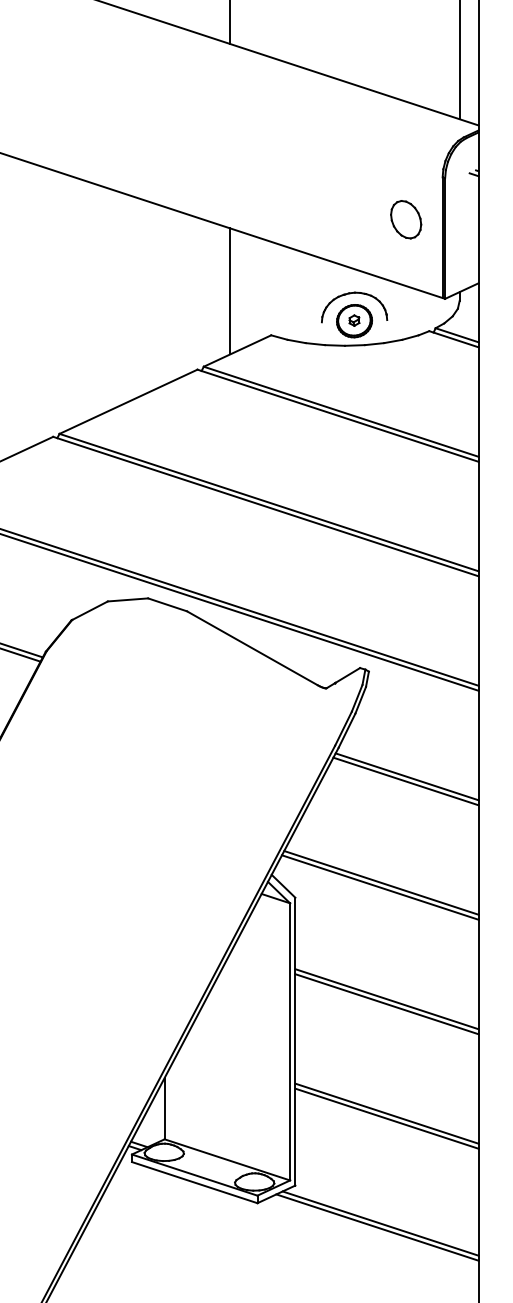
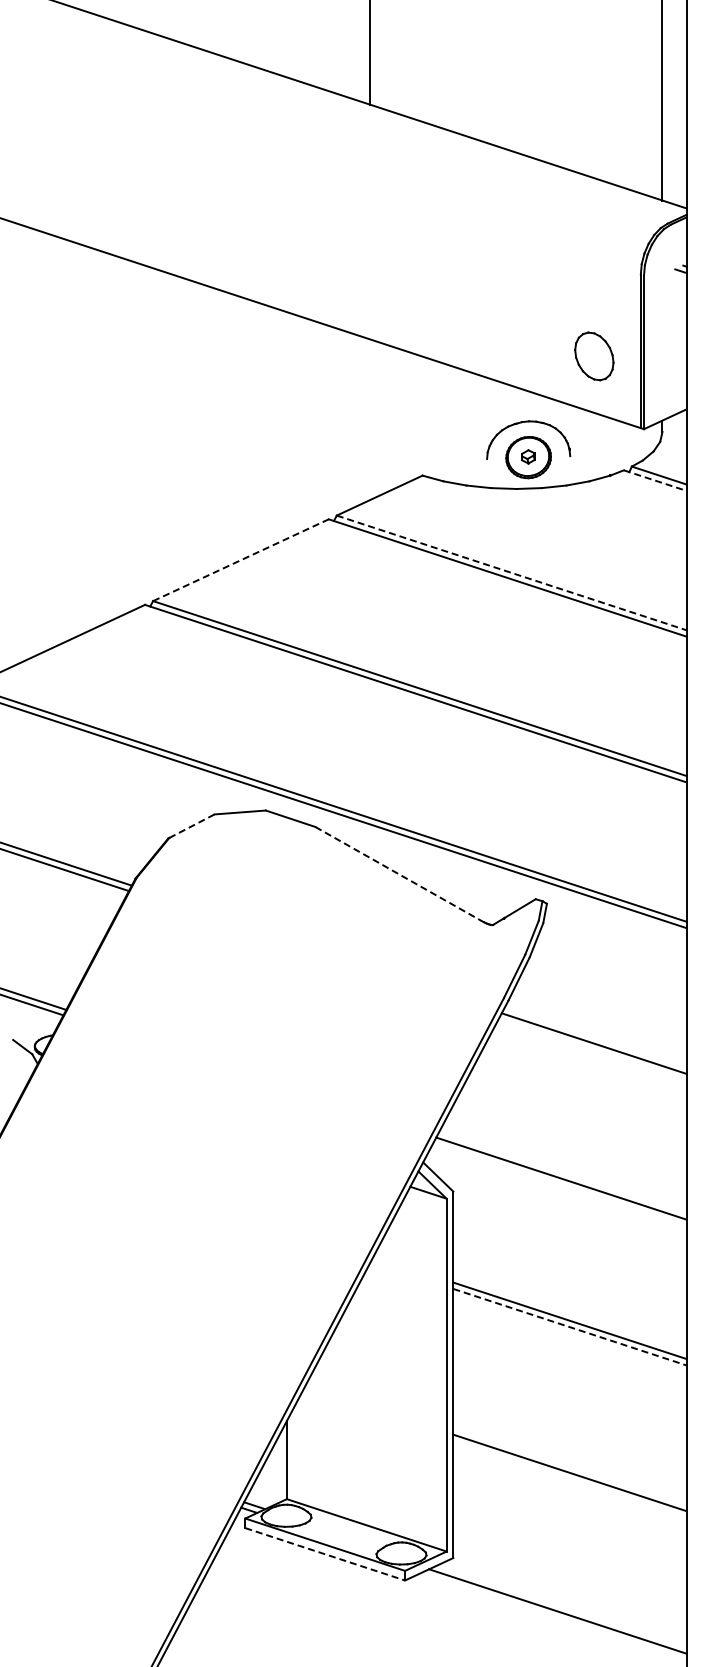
part: (406, 219) -> (594, 356), moved
line: (230, 291) -> (370, 419), removed
line: (454, 339) -> (655, 480), solid -> dashed
line: (128, 402) -> (240, 560), solid -> dashed
line: (341, 412) -> (512, 573), solid -> dashed
line: (89, 610) -> (191, 826), solid -> dashed
line: (252, 648) -> (398, 874), solid -> dashed
line: (407, 776) -> (595, 1037), removed
line: (381, 882) -> (562, 1172), removed
line: (387, 1004) -> (570, 1327), solid -> dashed
line: (386, 1113) -> (569, 1466), removed
line: (194, 1182) -> (325, 1554), solid -> dashed
line: (380, 1223) -> (561, 1606), removed

